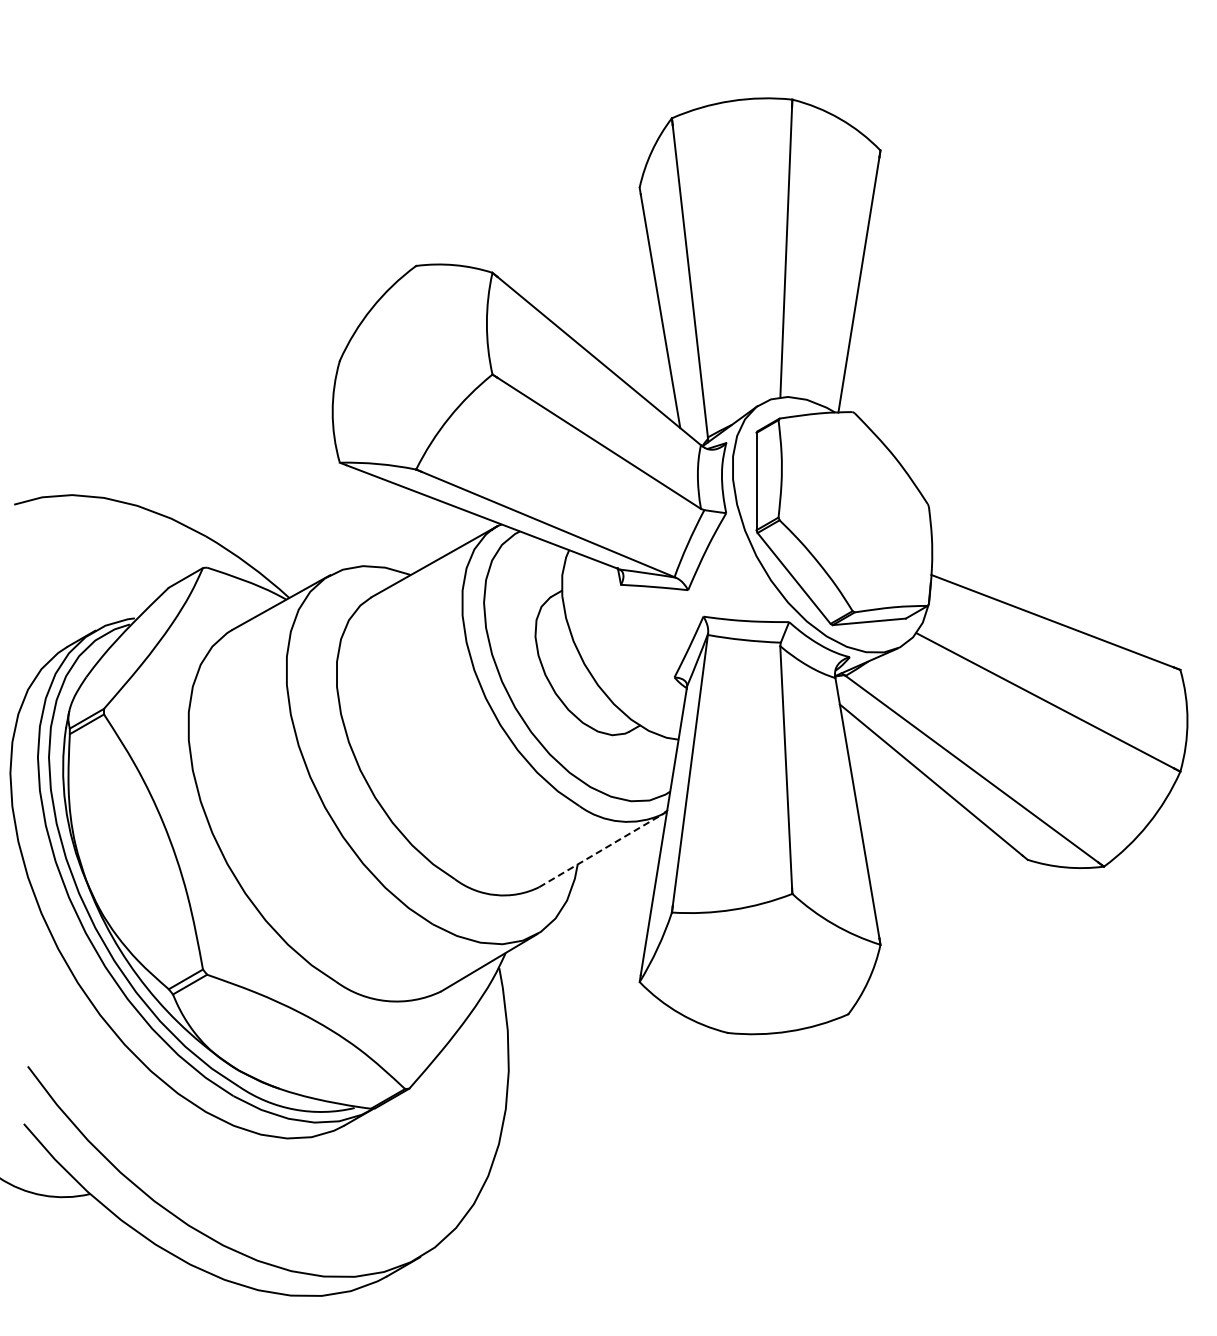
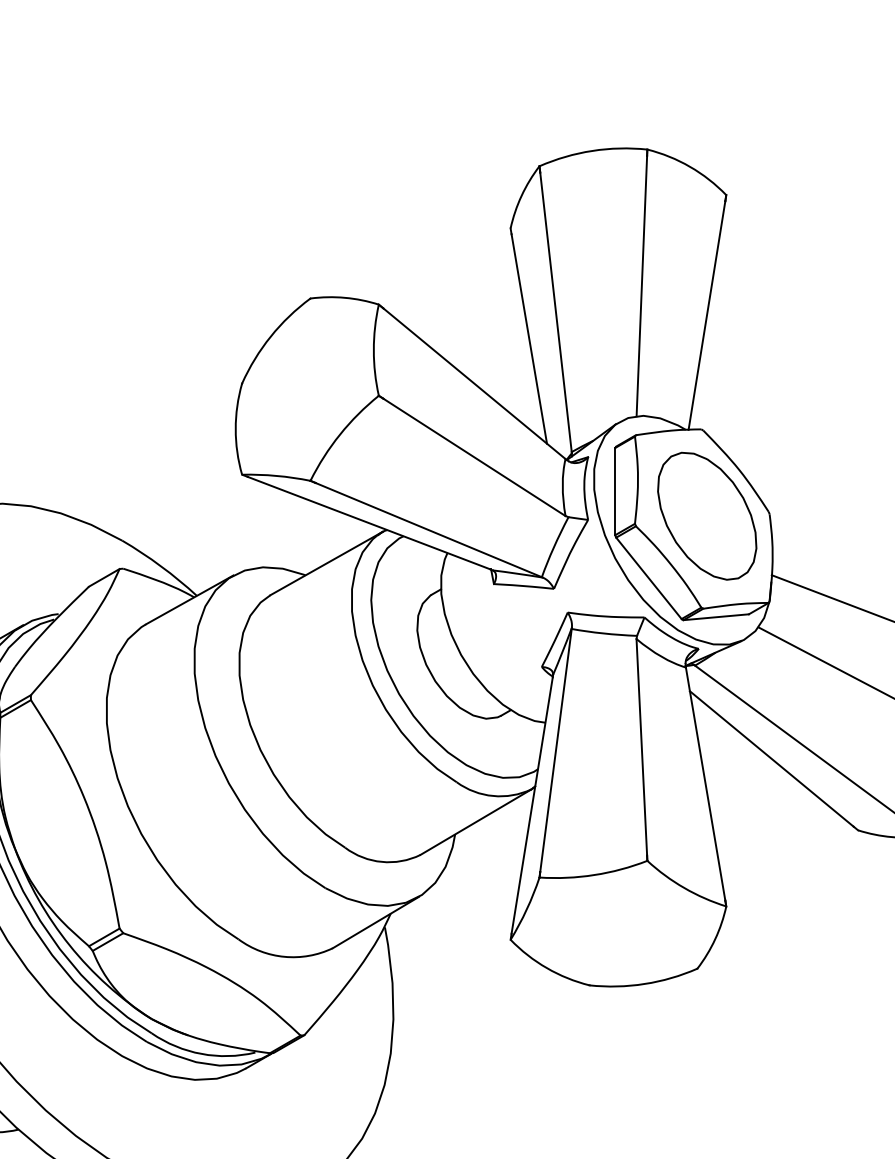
part: (859, 508) -> (707, 515), added
line: (601, 850) -> (476, 821), dashed -> solid

